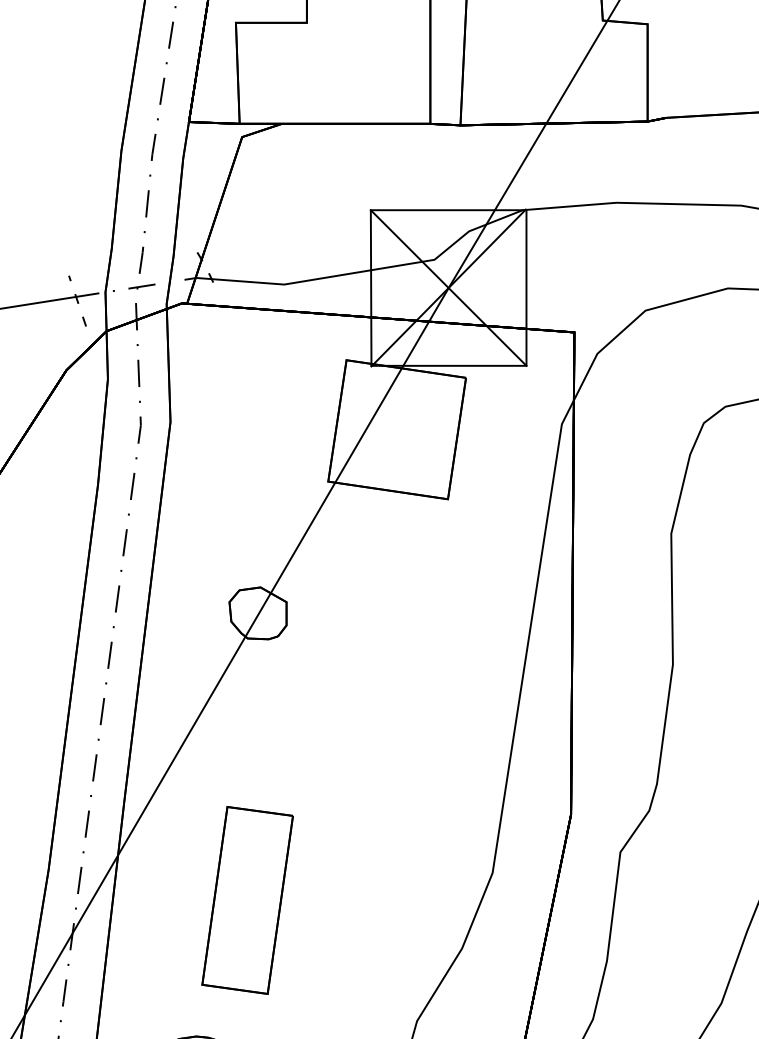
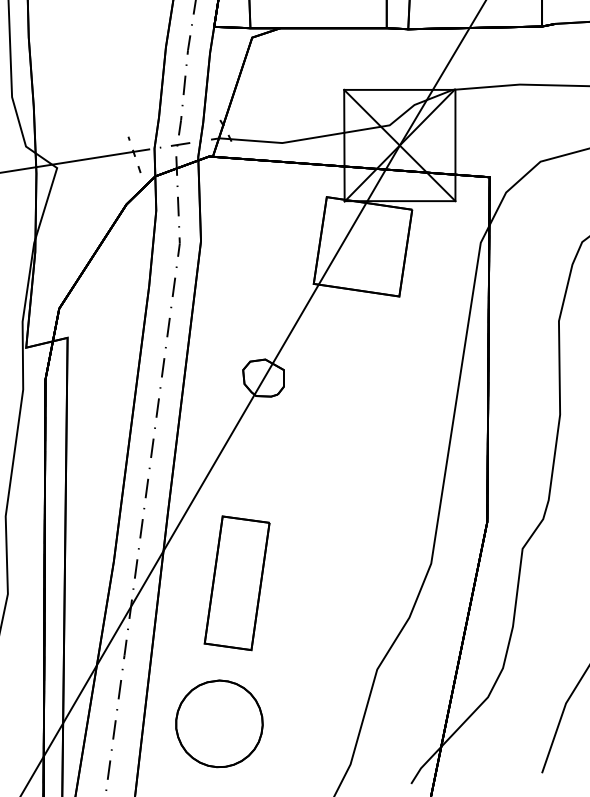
part: (246, 900) -> (236, 583), moved

